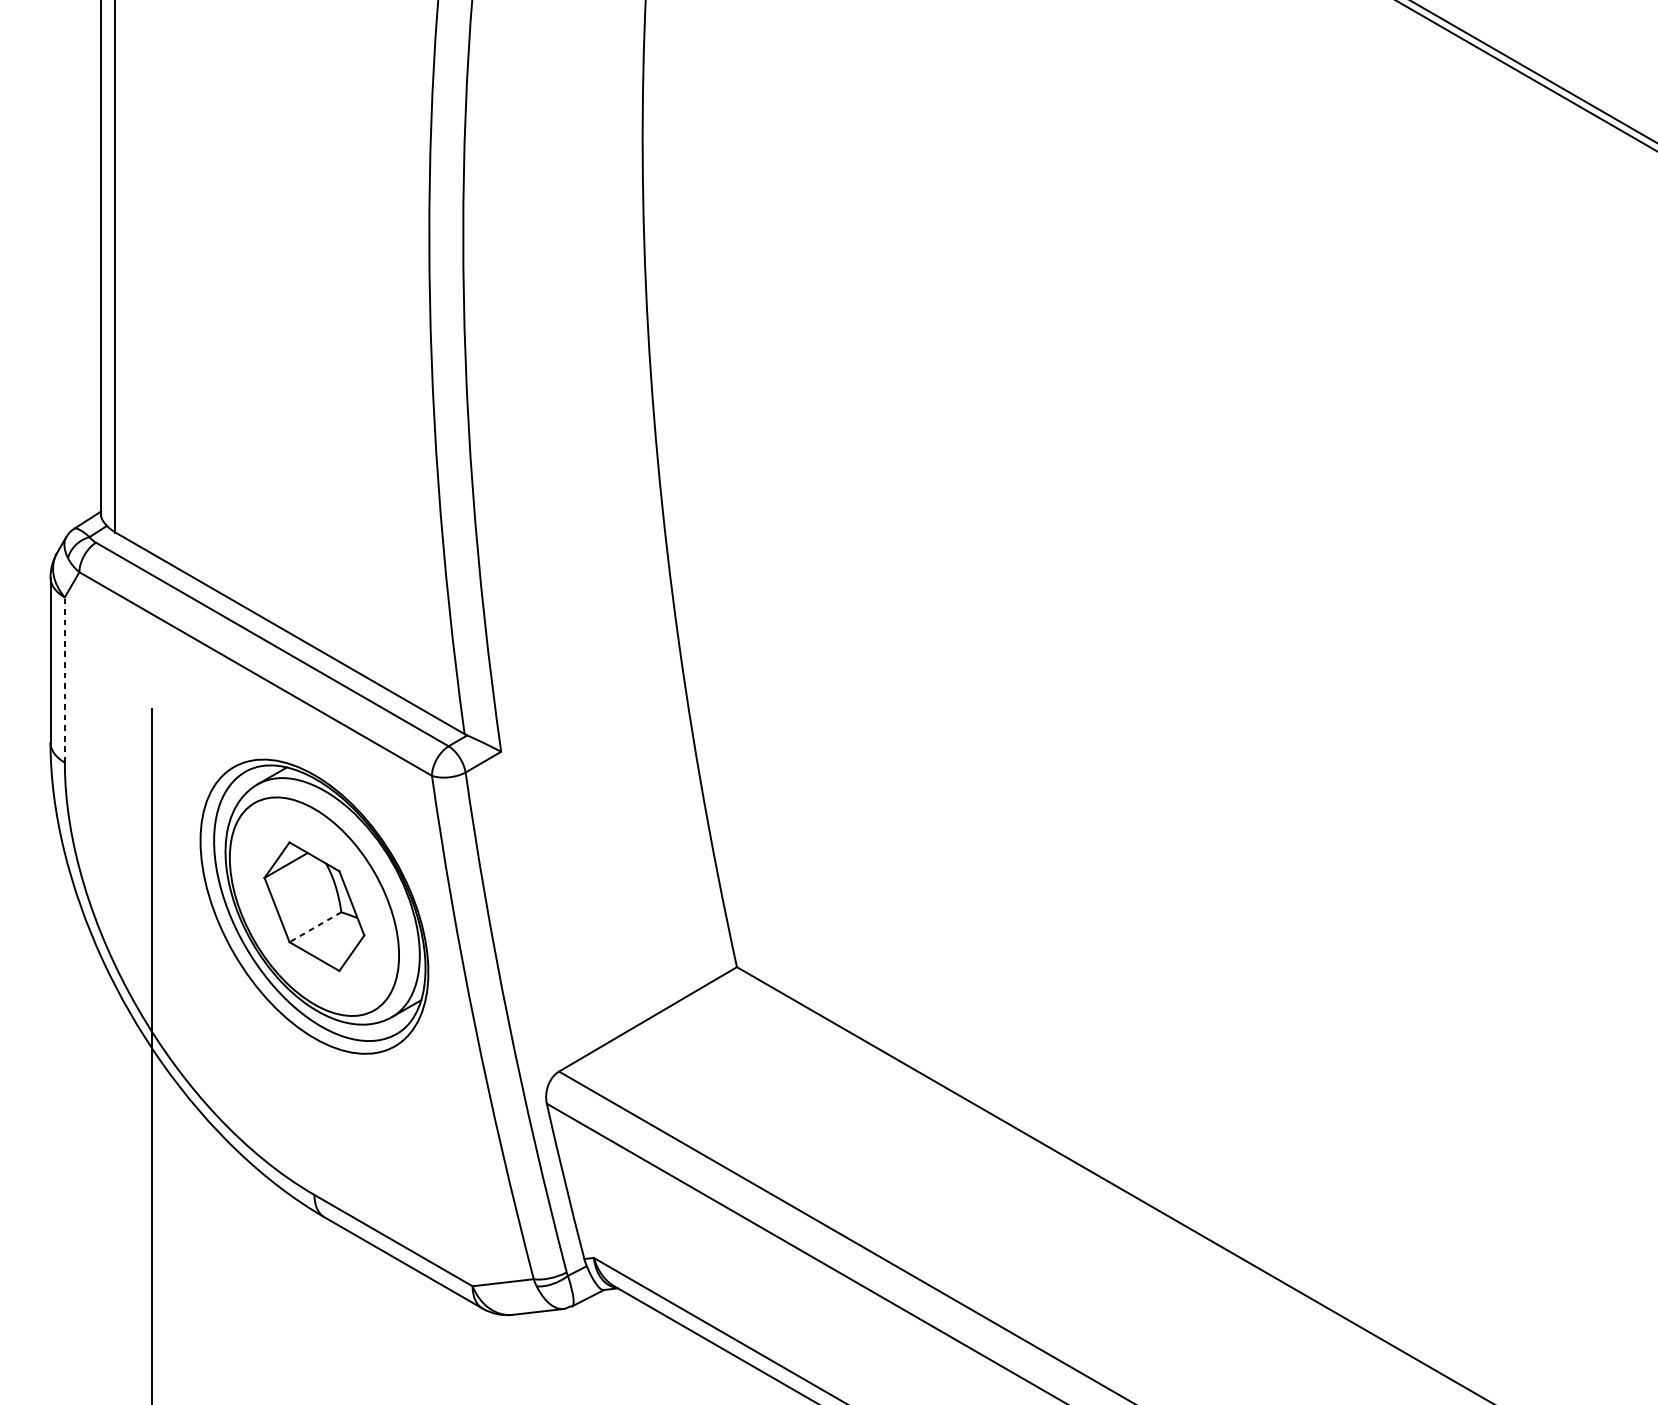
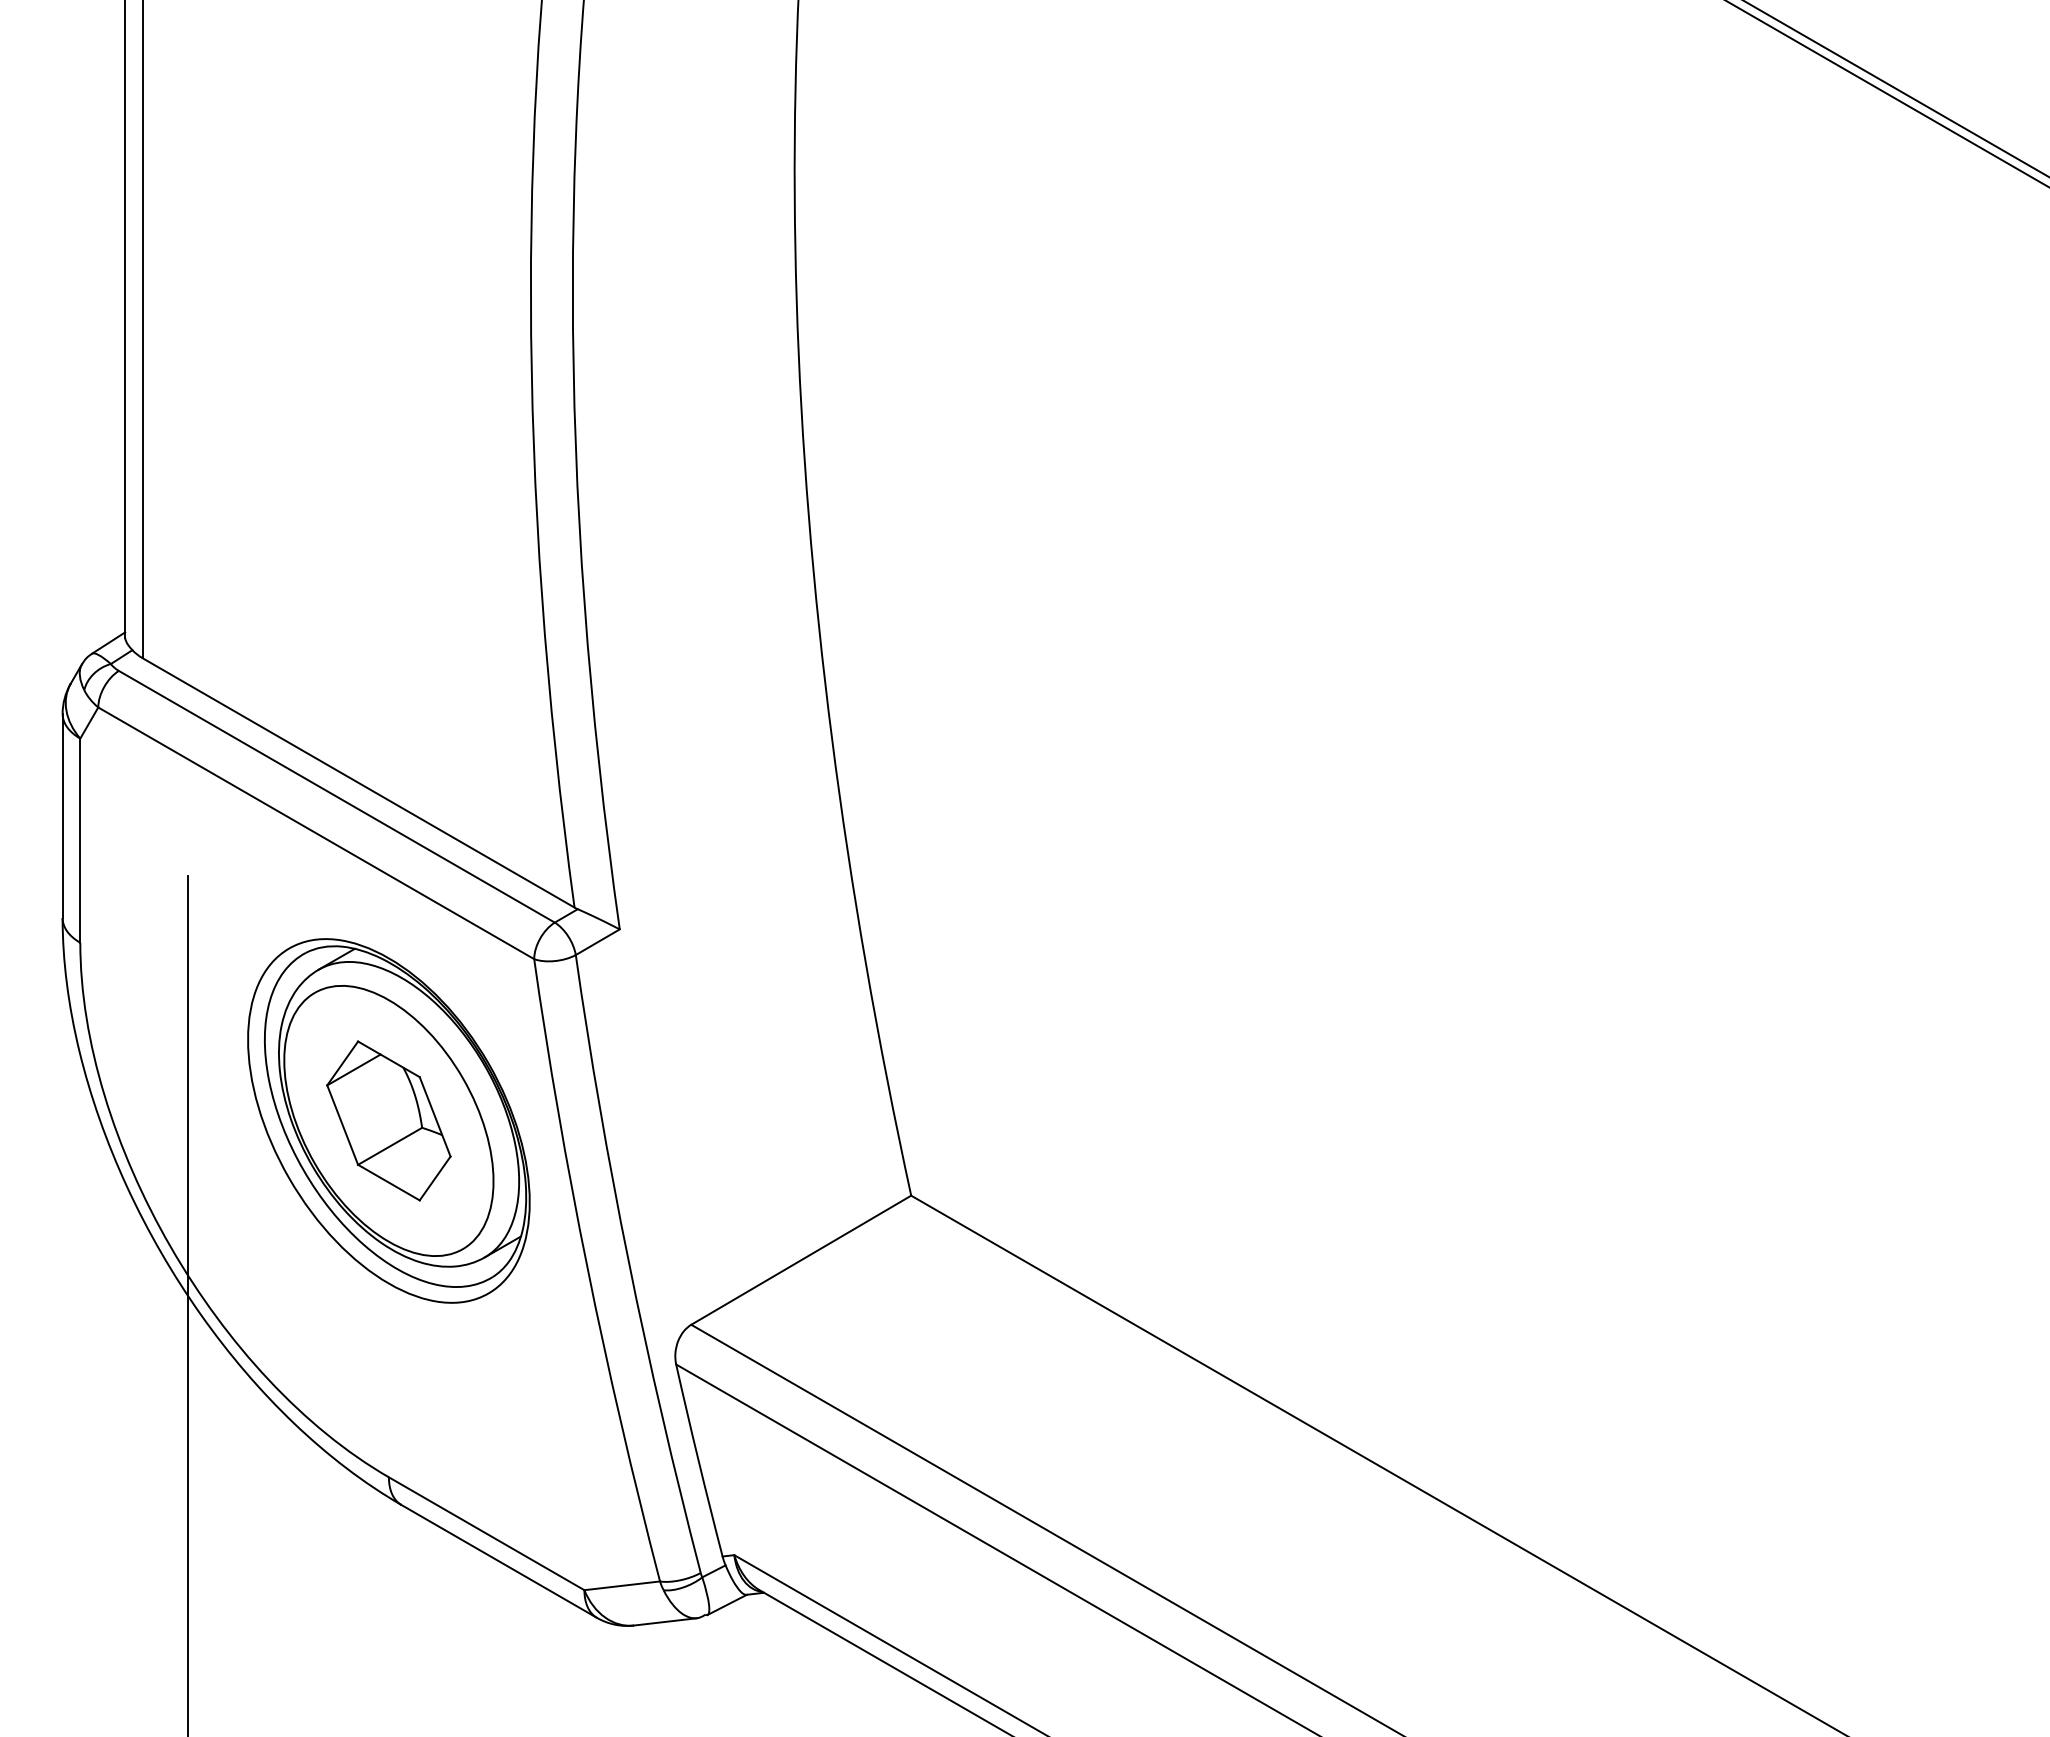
line: (64, 679) -> (80, 840), dashed -> solid
line: (315, 927) -> (390, 1146), dashed -> solid

